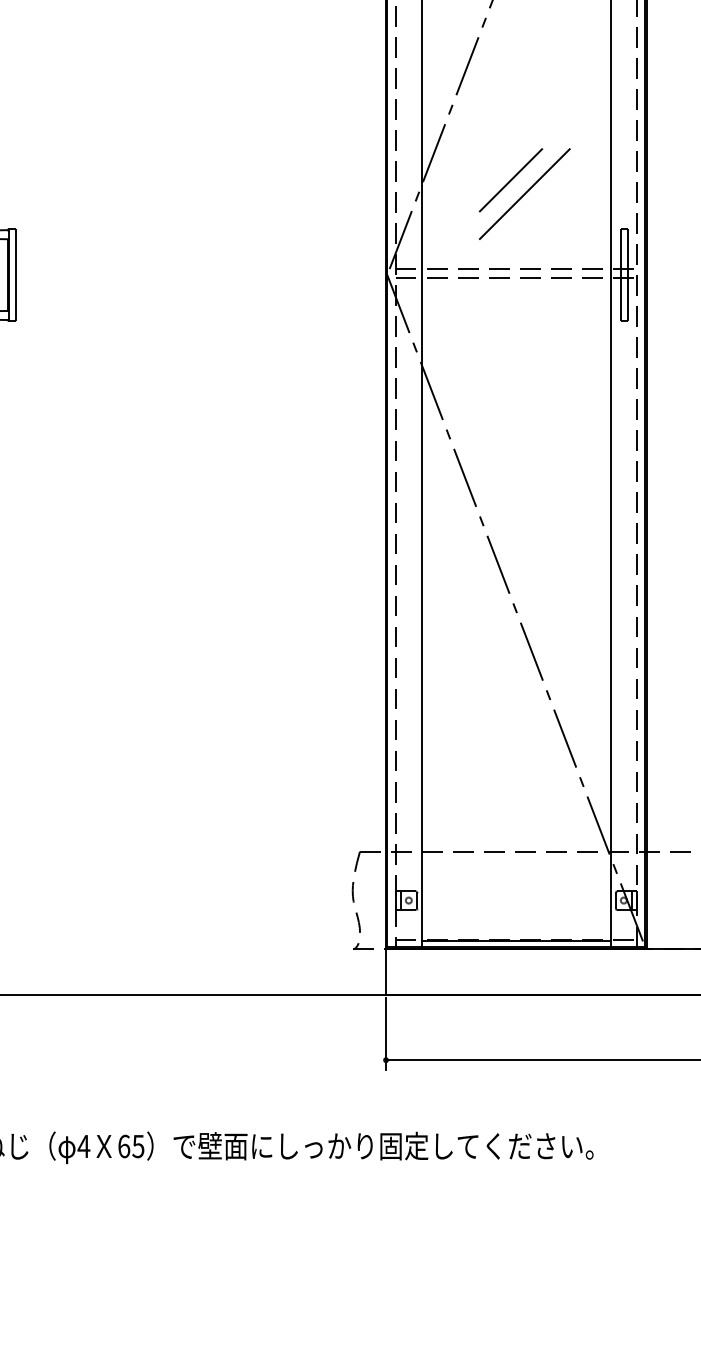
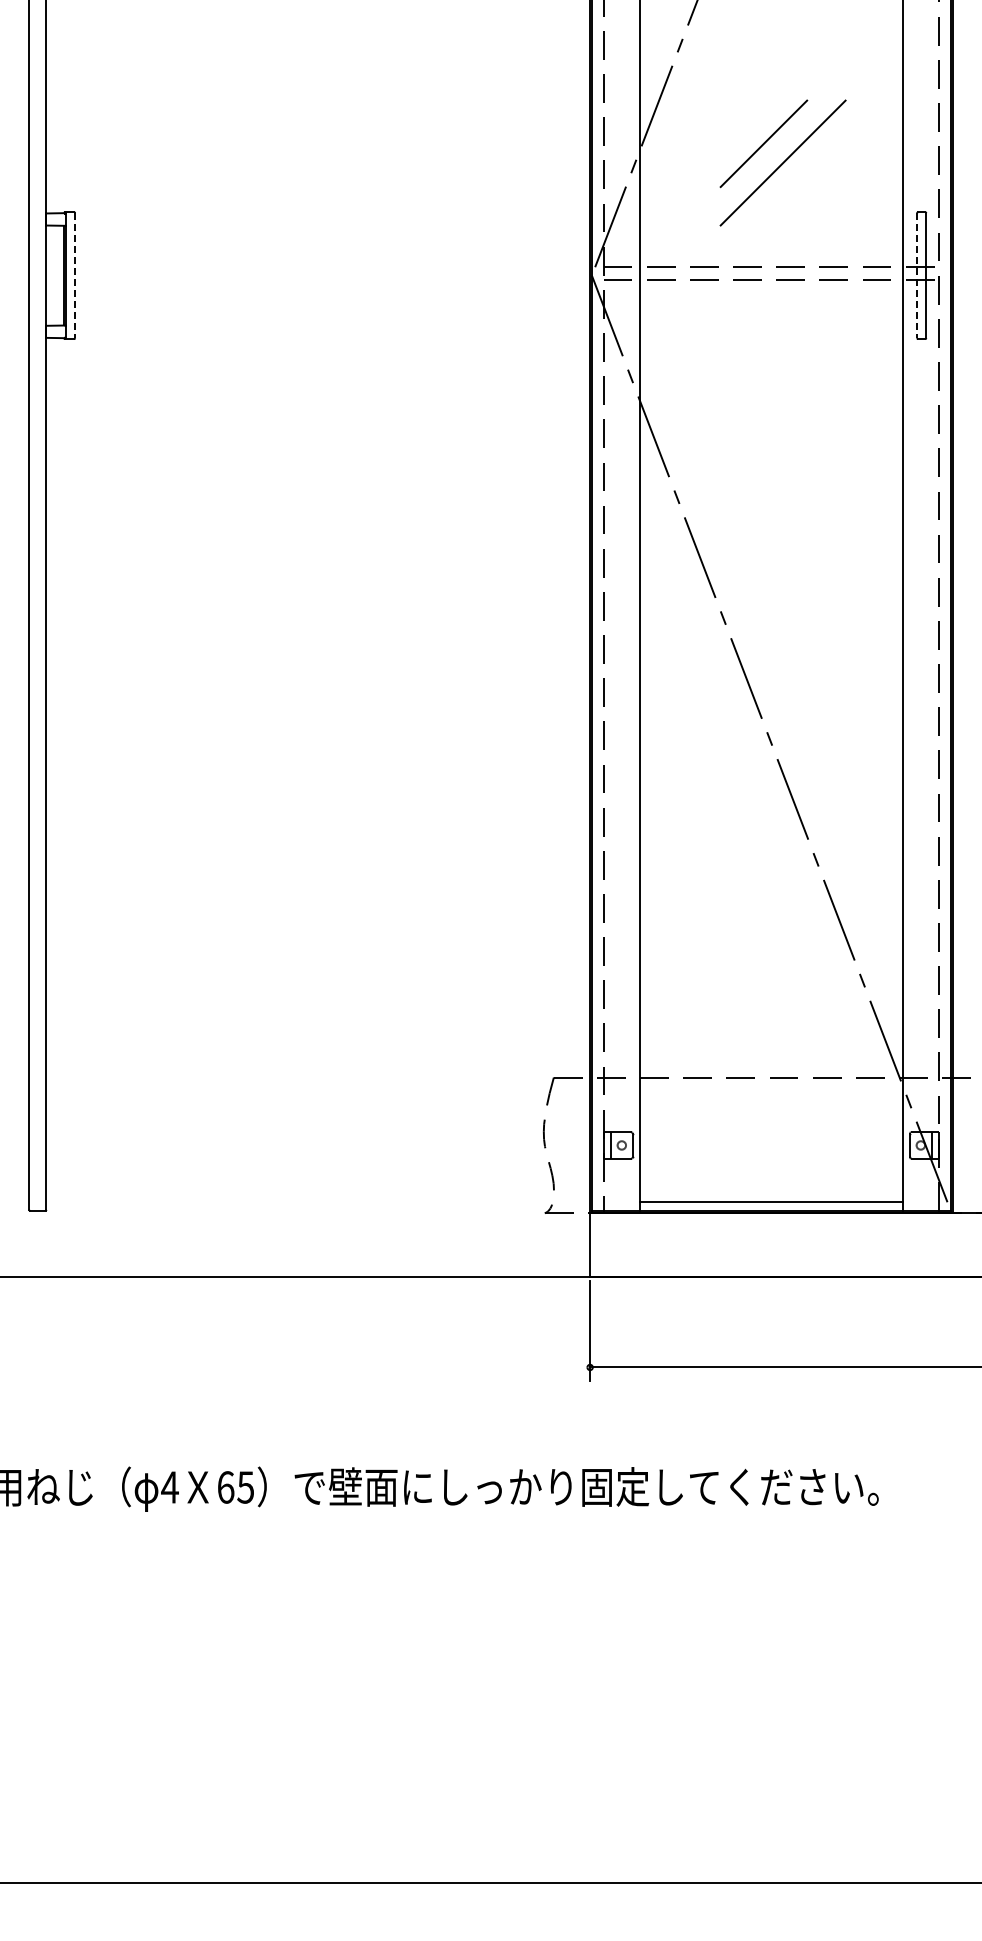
line: (15, 274) -> (75, 275), solid -> dashed
line: (621, 274) -> (917, 275), solid -> dashed
line: (515, 939) -> (770, 1199), removed

